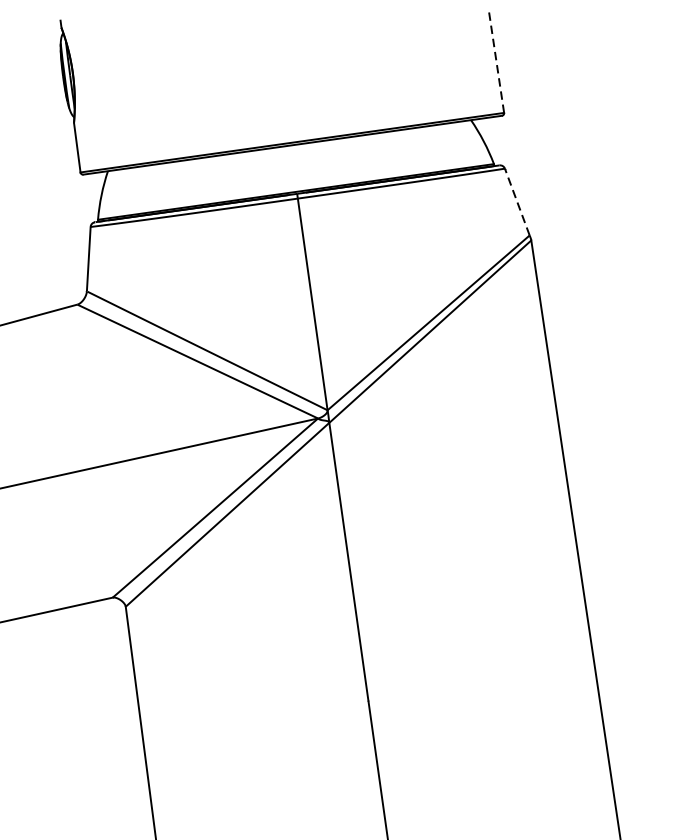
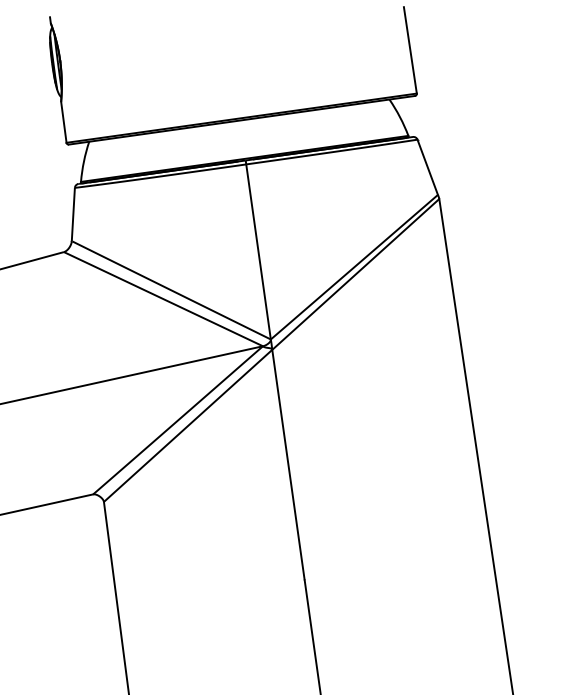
line: (496, 60) -> (410, 50), dashed -> solid
line: (517, 201) -> (427, 166), dashed -> solid

